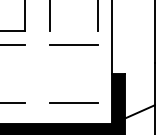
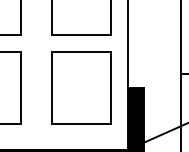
line: (73, 30) -> (80, 34), added
line: (24, 73) -> (20, 87), added
line: (49, 73) -> (51, 87), added
line: (97, 73) -> (110, 87), added

